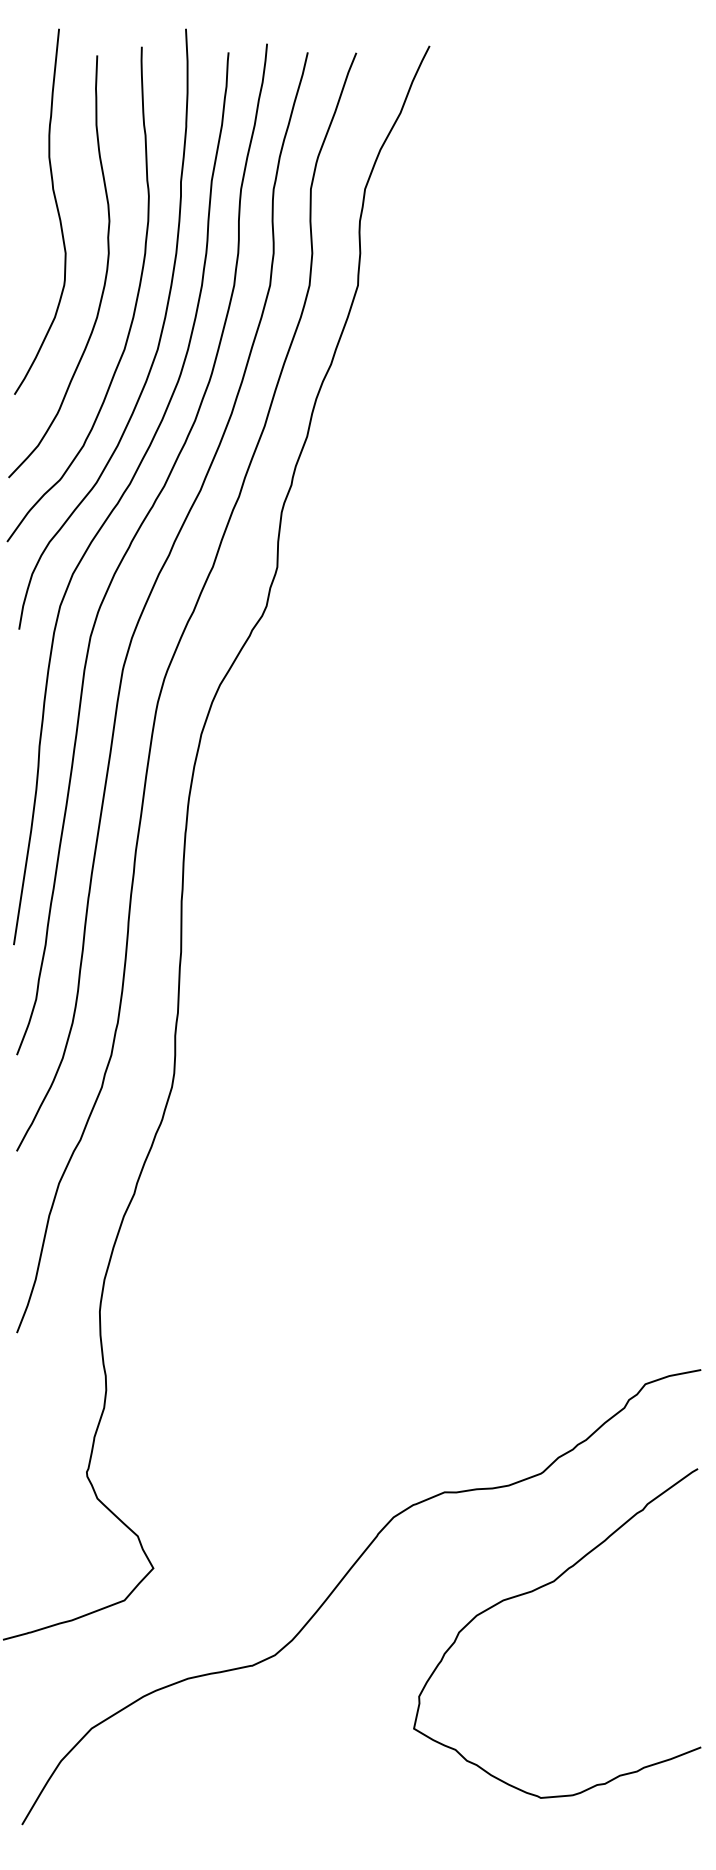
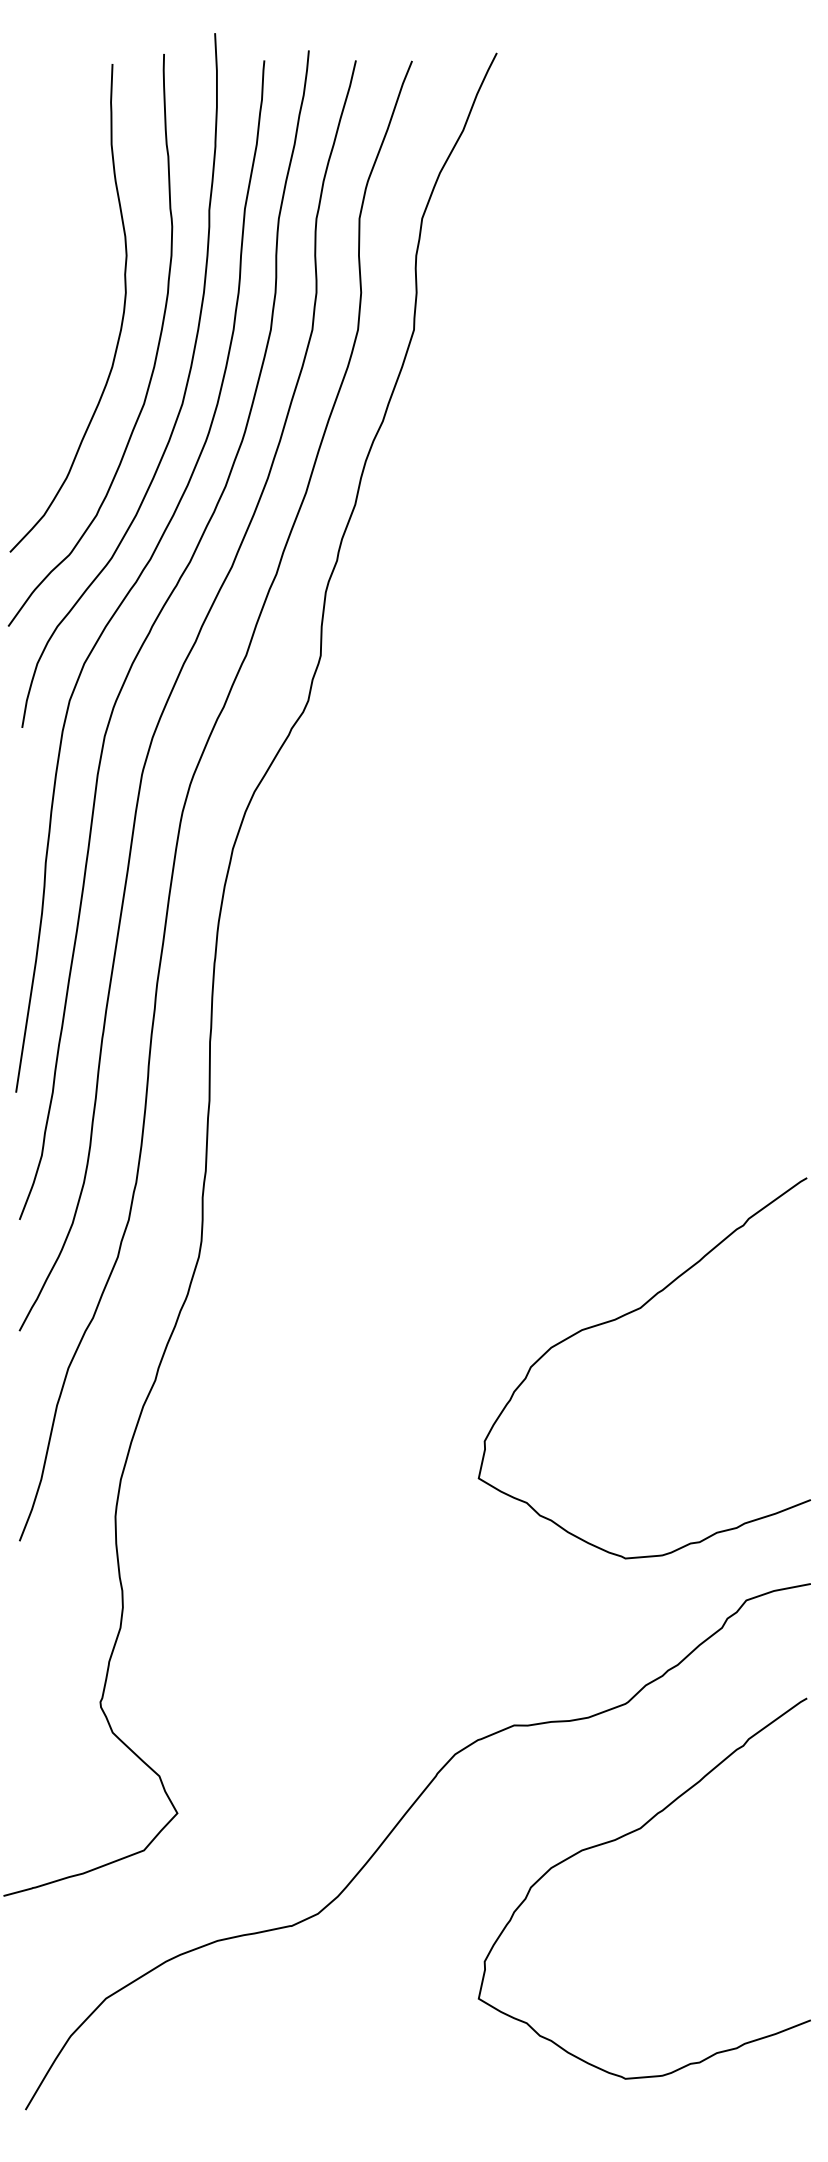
curve: (56, 209) -> (65, 242), removed
curve: (536, 1140) -> (620, 1318), added

